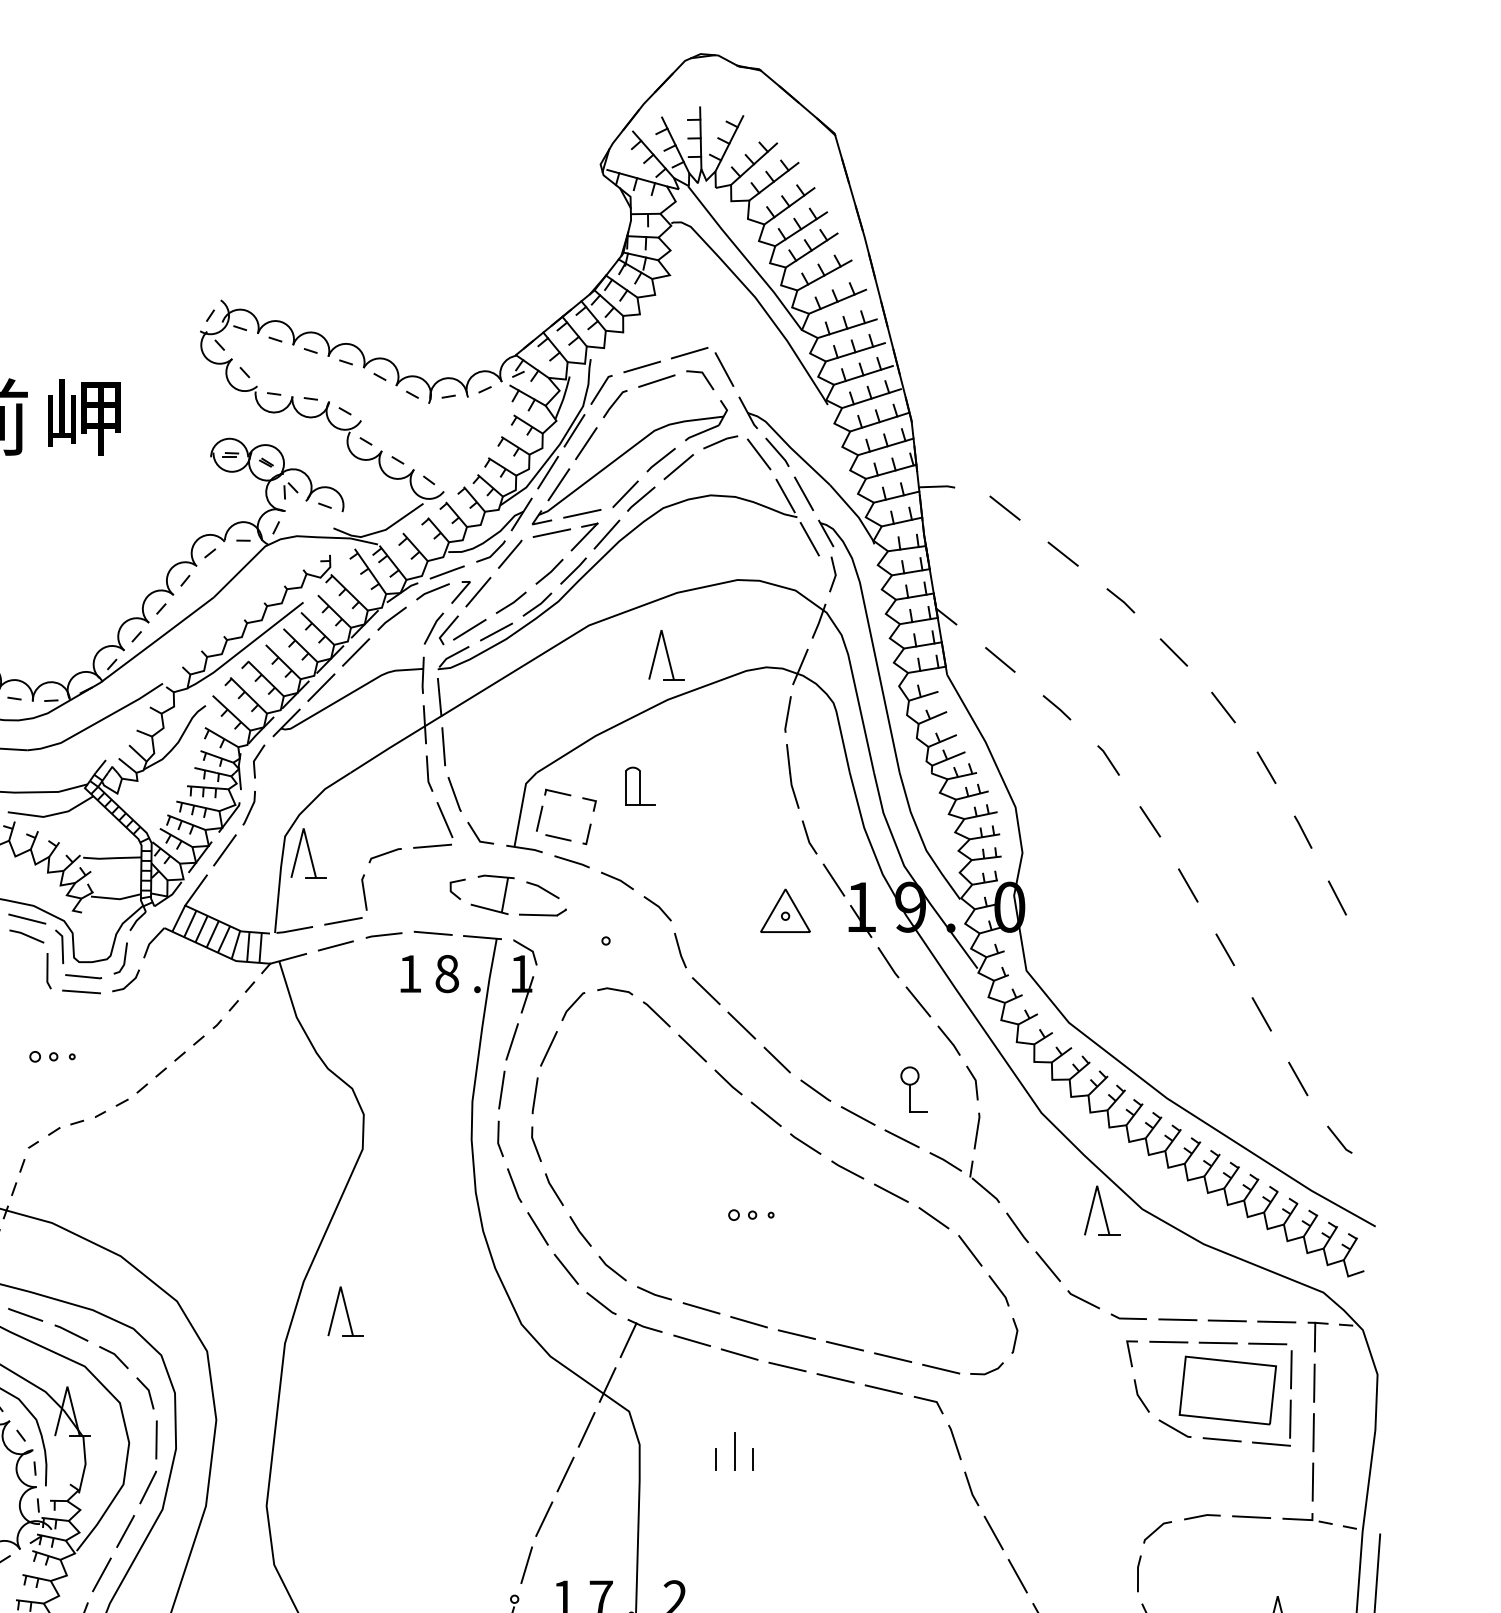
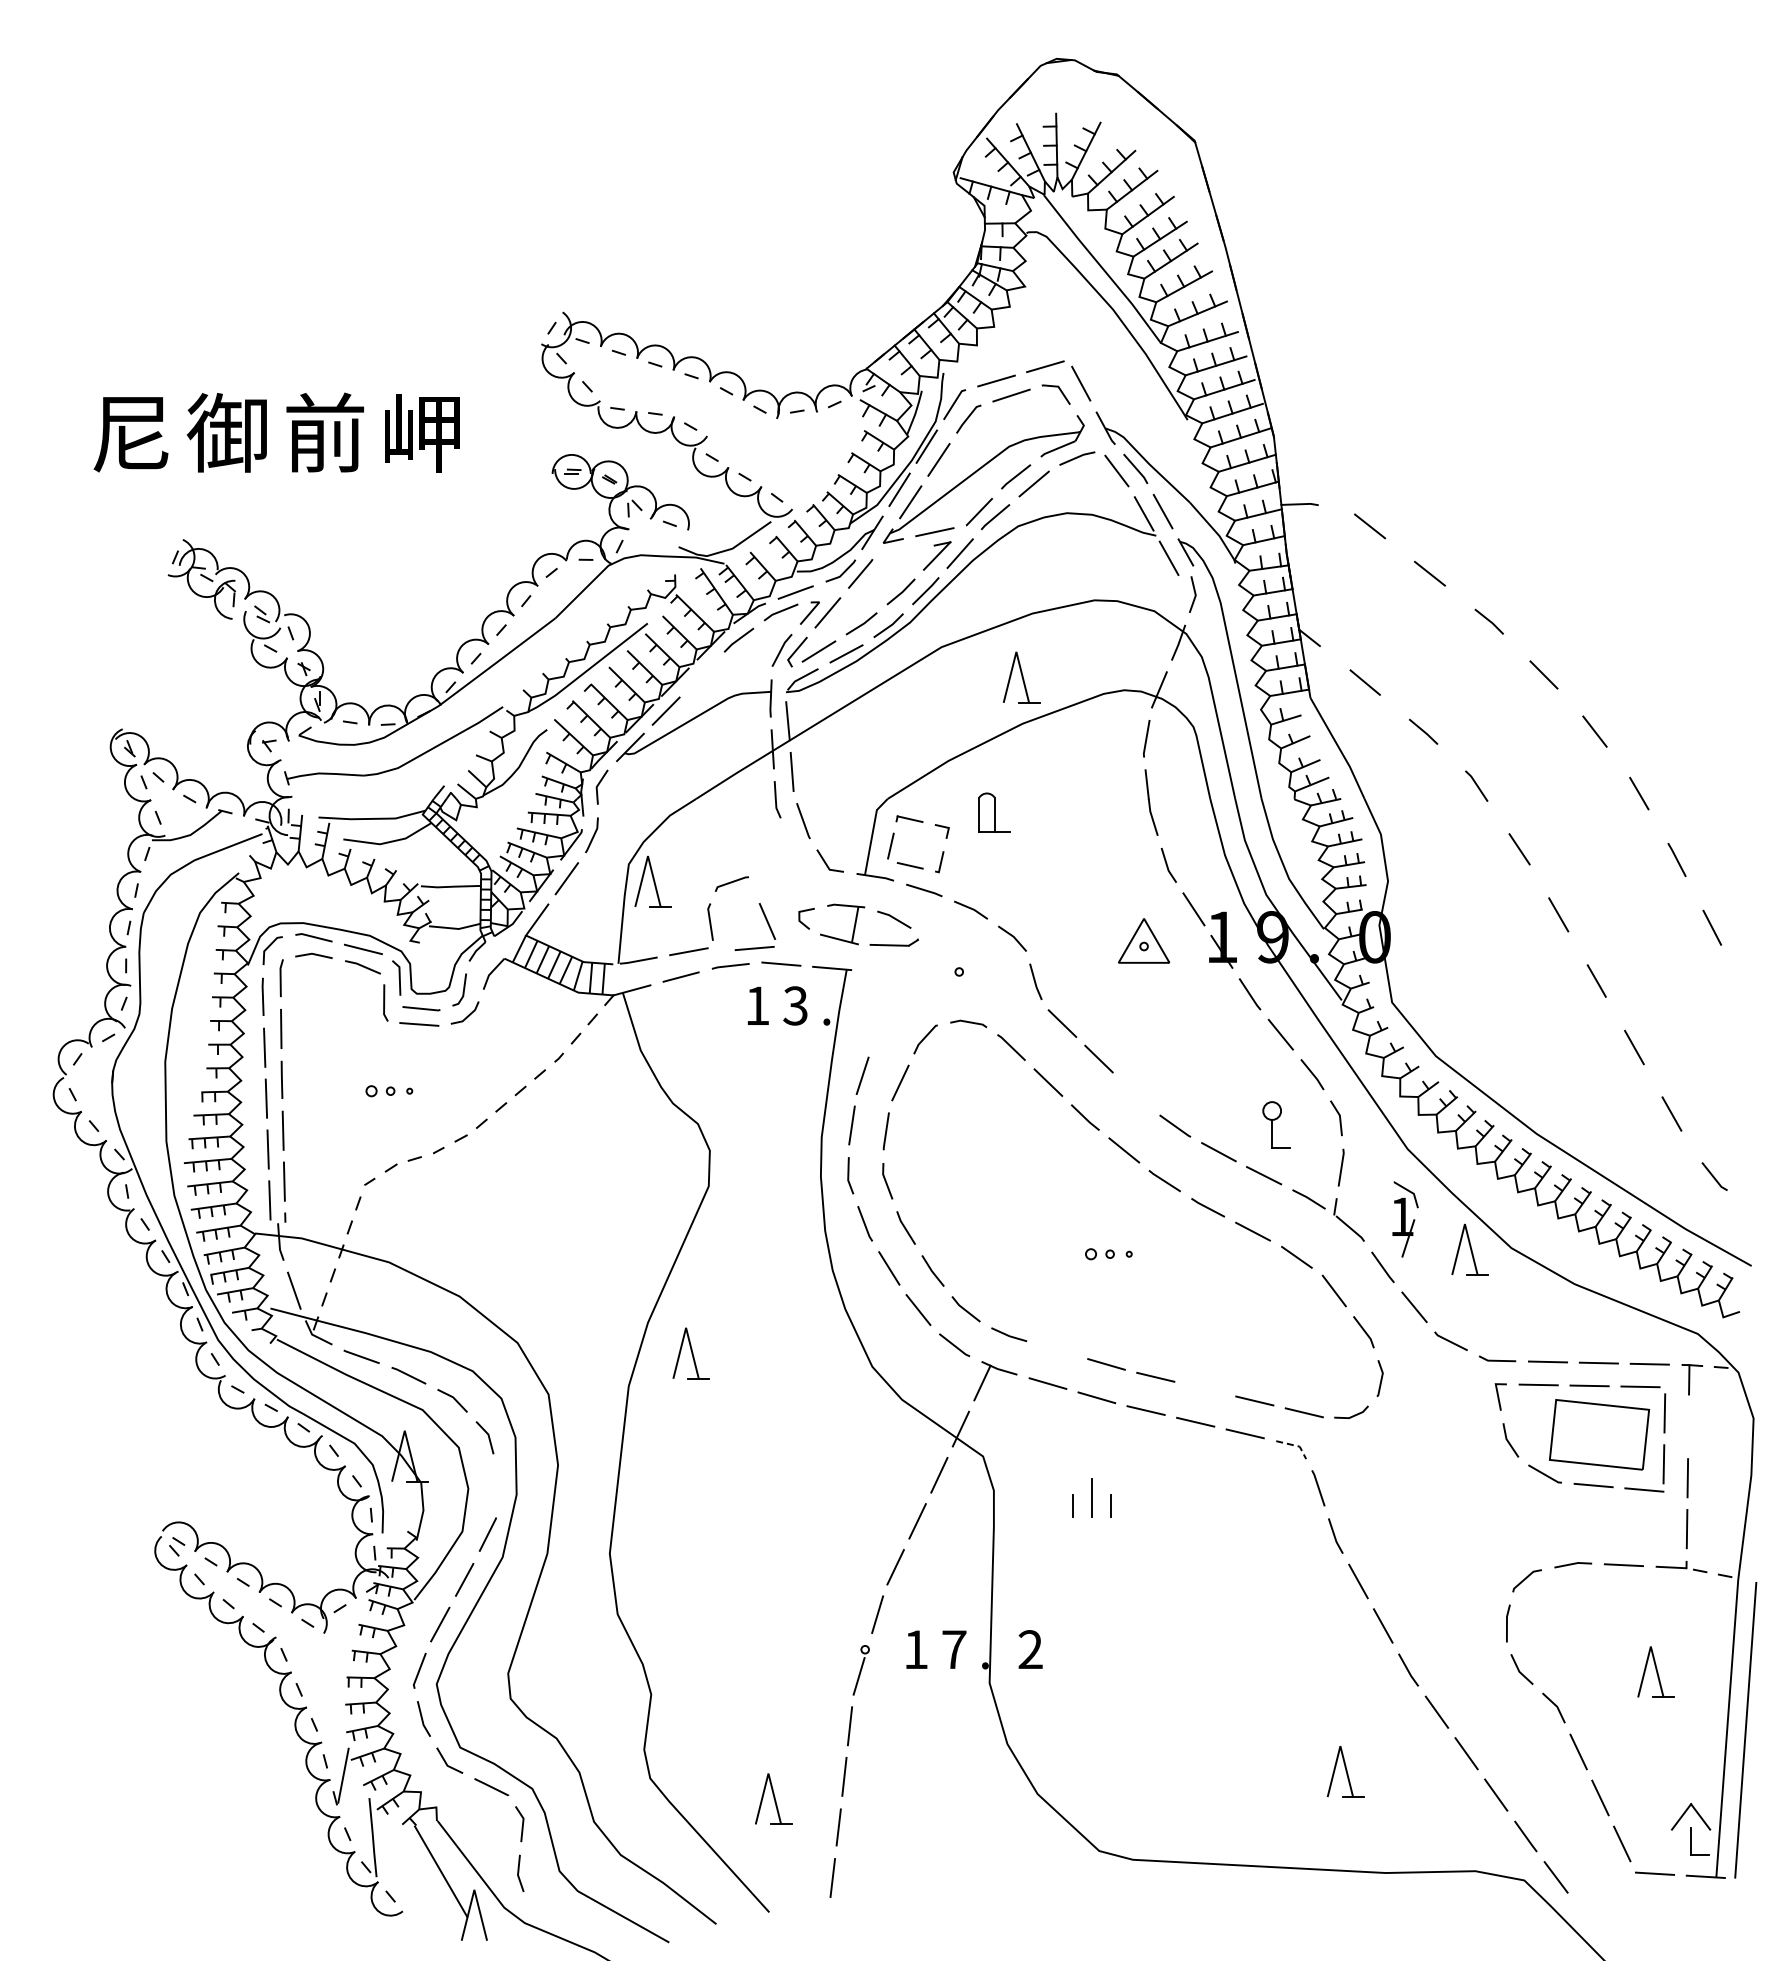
line: (551, 533) -> (903, 552), removed
line: (355, 652) -> (701, 674), removed
part: (444, 821) -> (766, 922), moved
text: (446, 973) -> (795, 1005), 8 -> 3
part: (524, 976) -> (1405, 1219), moved
line: (777, 1059) -> (1135, 1094), removed
line: (701, 1307) -> (1057, 1349), removed
line: (844, 1345) -> (1204, 1388), removed
line: (1314, 1383) -> (1688, 1427), removed
line: (932, 1400) -> (1295, 1445), solid -> dashed
line: (156, 1439) -> (496, 1485), removed

